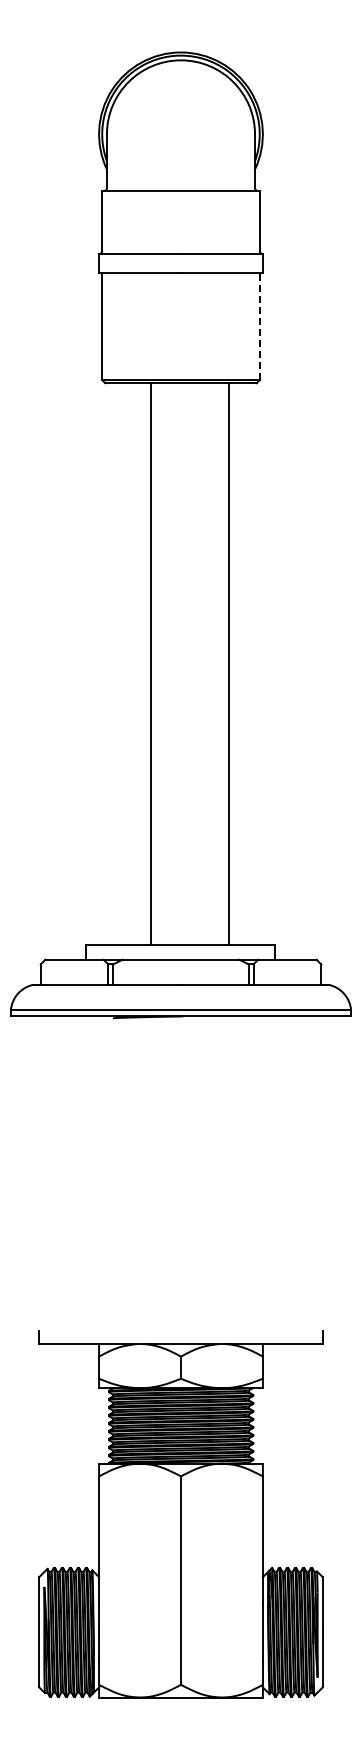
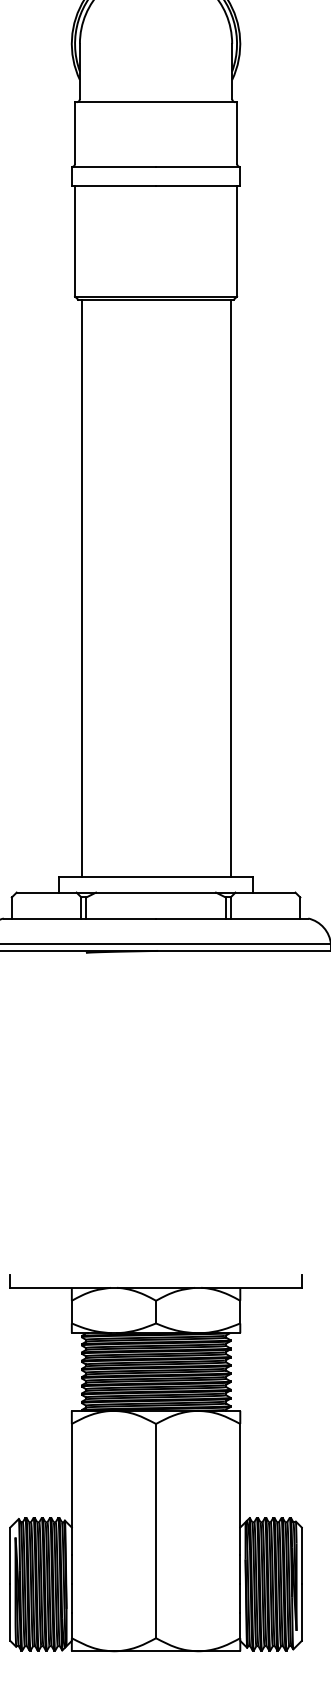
line: (259, 326) -> (236, 241), dashed -> solid
line: (150, 663) -> (81, 588), moved
line: (229, 663) -> (230, 588), moved

